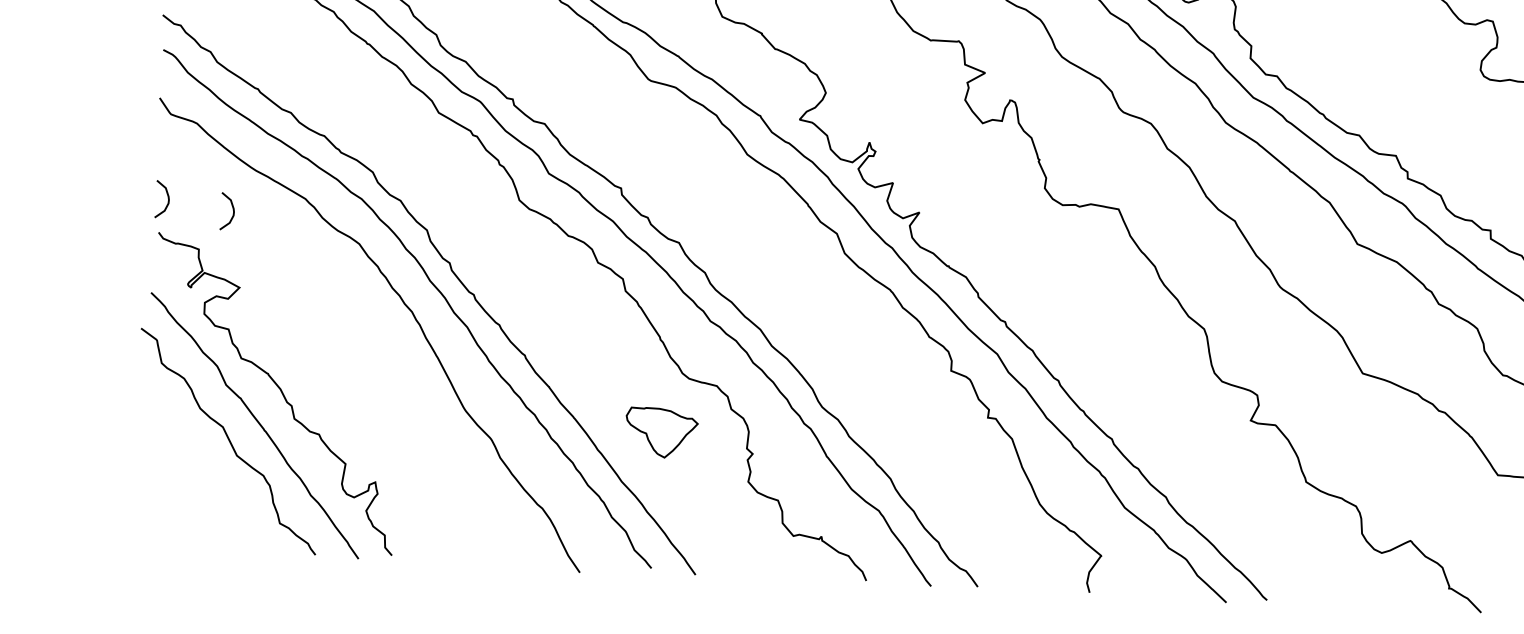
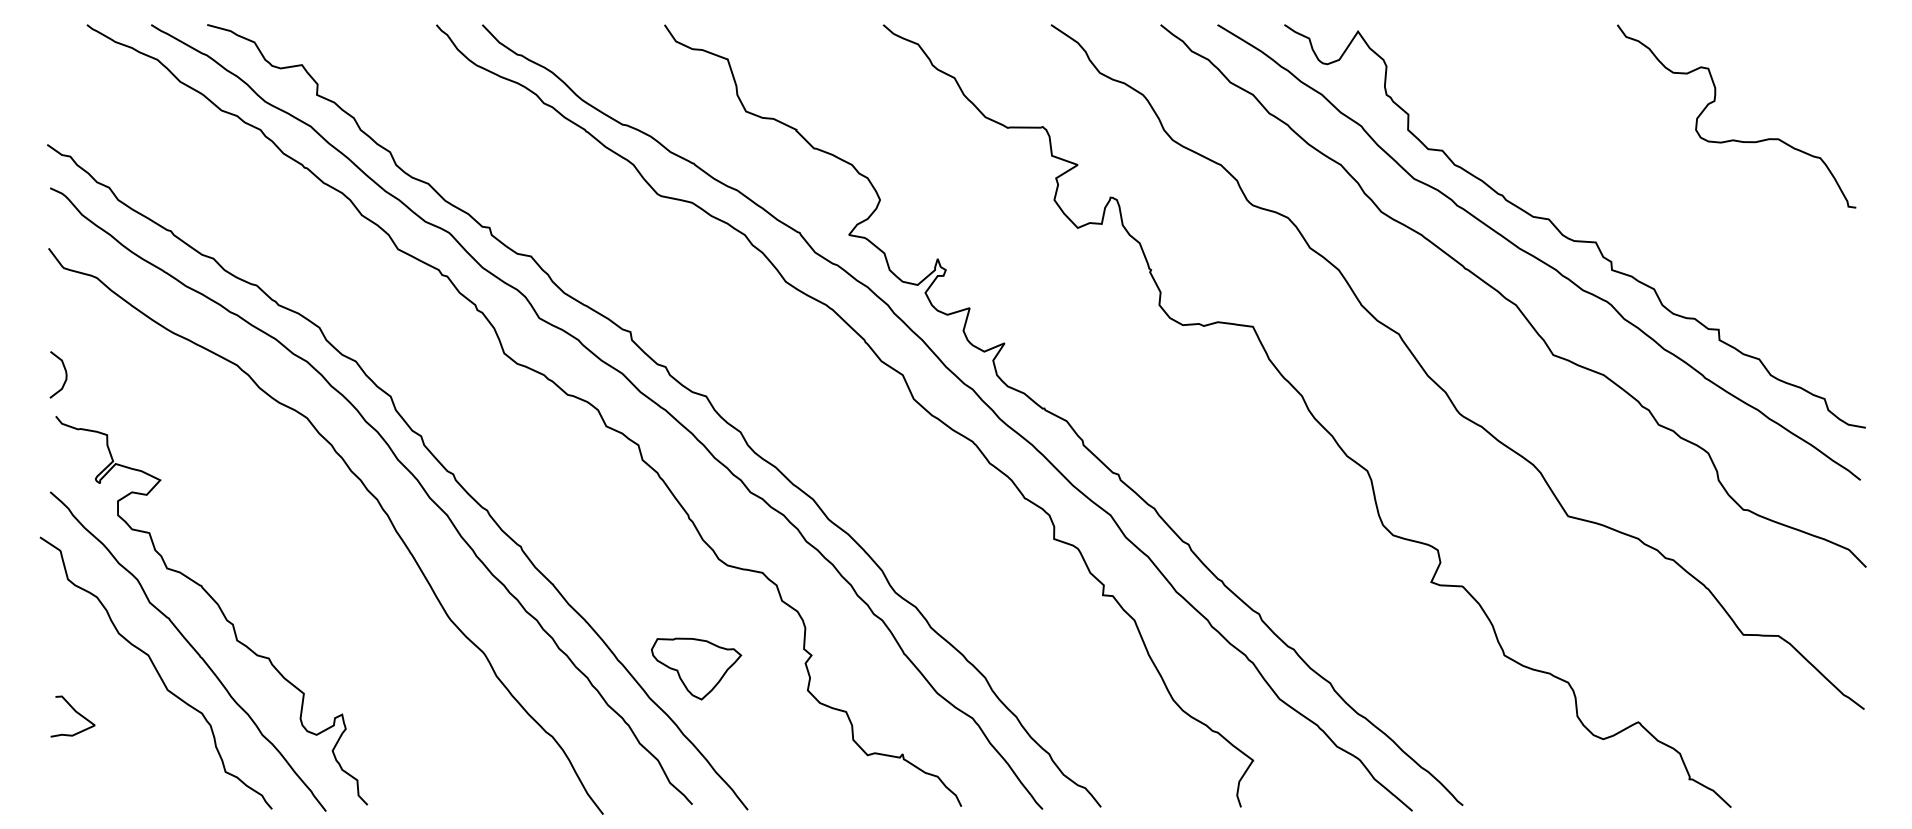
curve: (233, 211) -> (147, 385), removed
part: (661, 432) -> (696, 668), moved
curve: (162, 469) -> (75, 712), added

